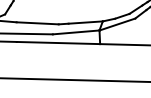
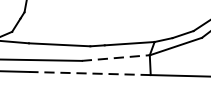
line: (76, 32) -> (116, 58), solid -> dashed
line: (58, 43) -> (90, 74), solid -> dashed

